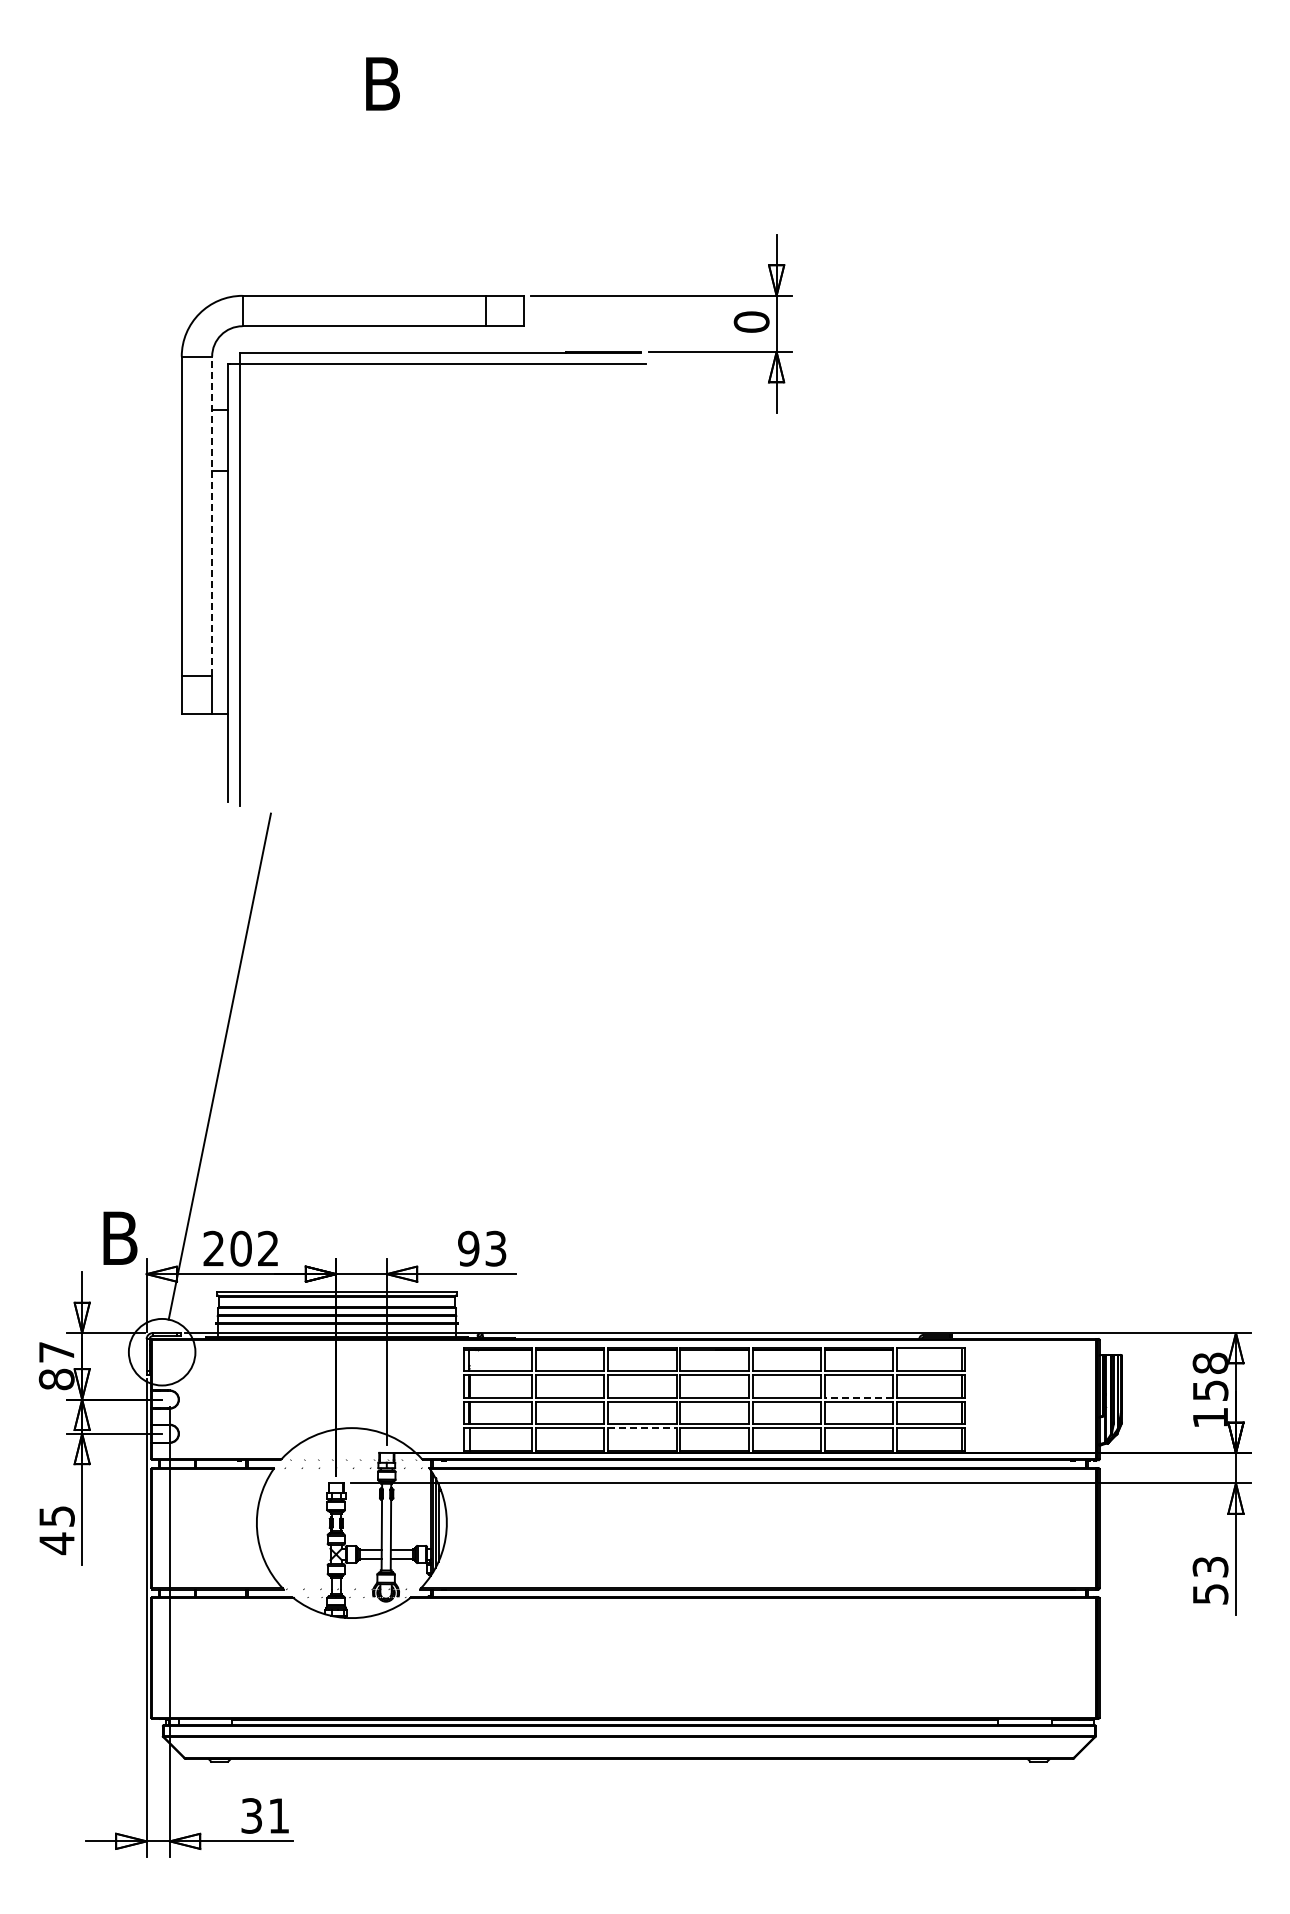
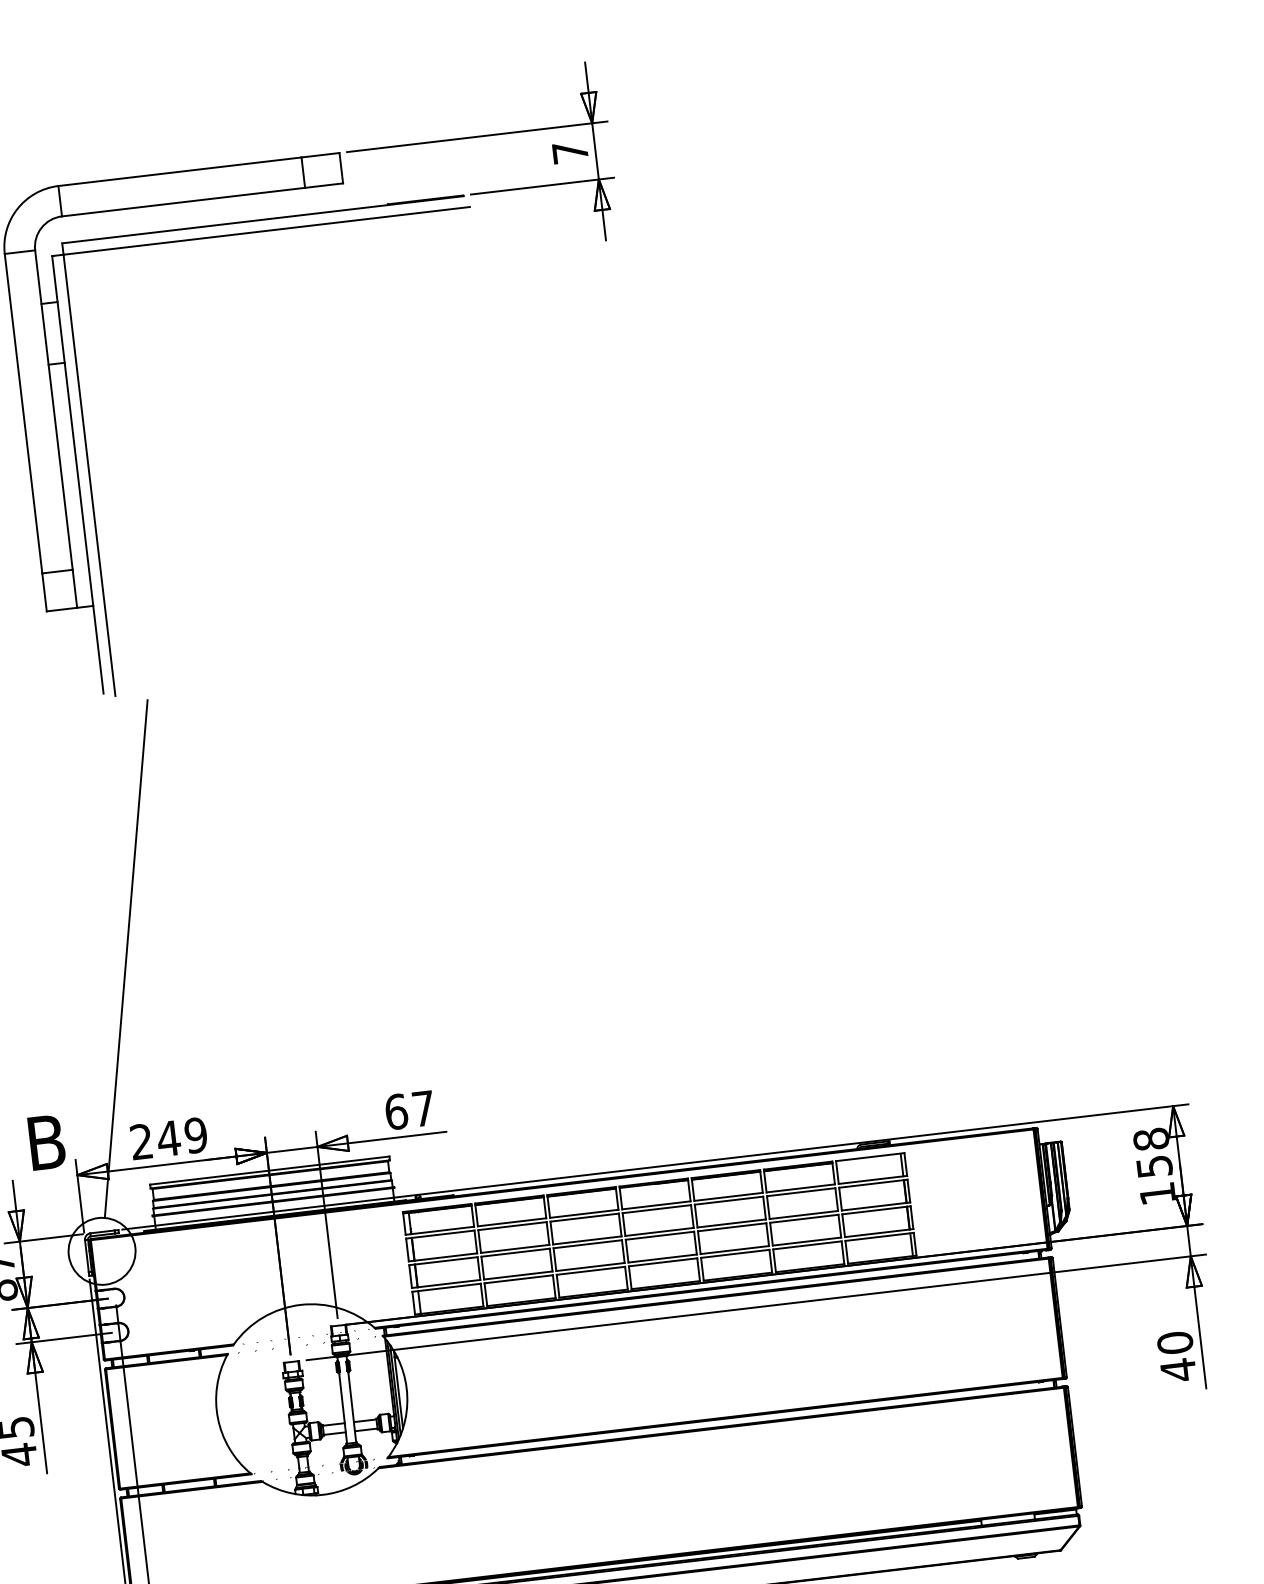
text: (751, 321) -> (570, 151), 0 -> 7
line: (212, 516) -> (54, 410), dashed -> solid
text: (253, 1248) -> (181, 1136), 202 -> 249
text: (482, 1248) -> (410, 1110), 93 -> 67
line: (858, 1397) -> (803, 1214), dashed -> solid
line: (642, 1428) -> (591, 1271), dashed -> solid
text: (1210, 1580) -> (1176, 1356), 53 -> 40

